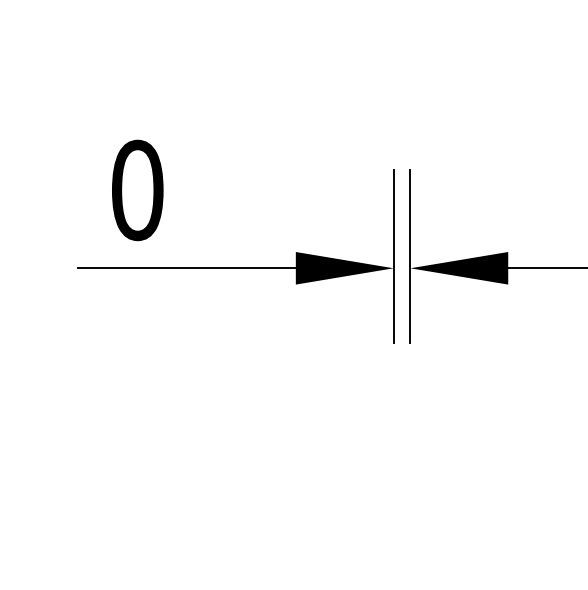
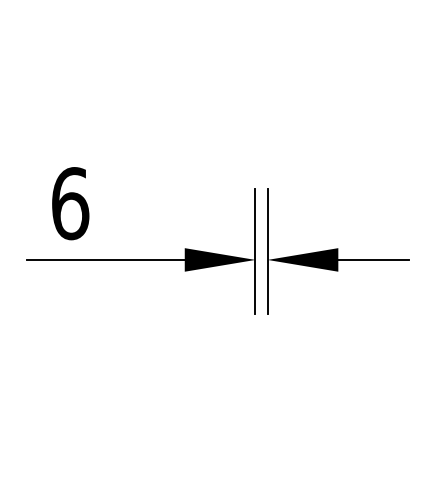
text: (137, 190) -> (70, 203), 0 -> 6

